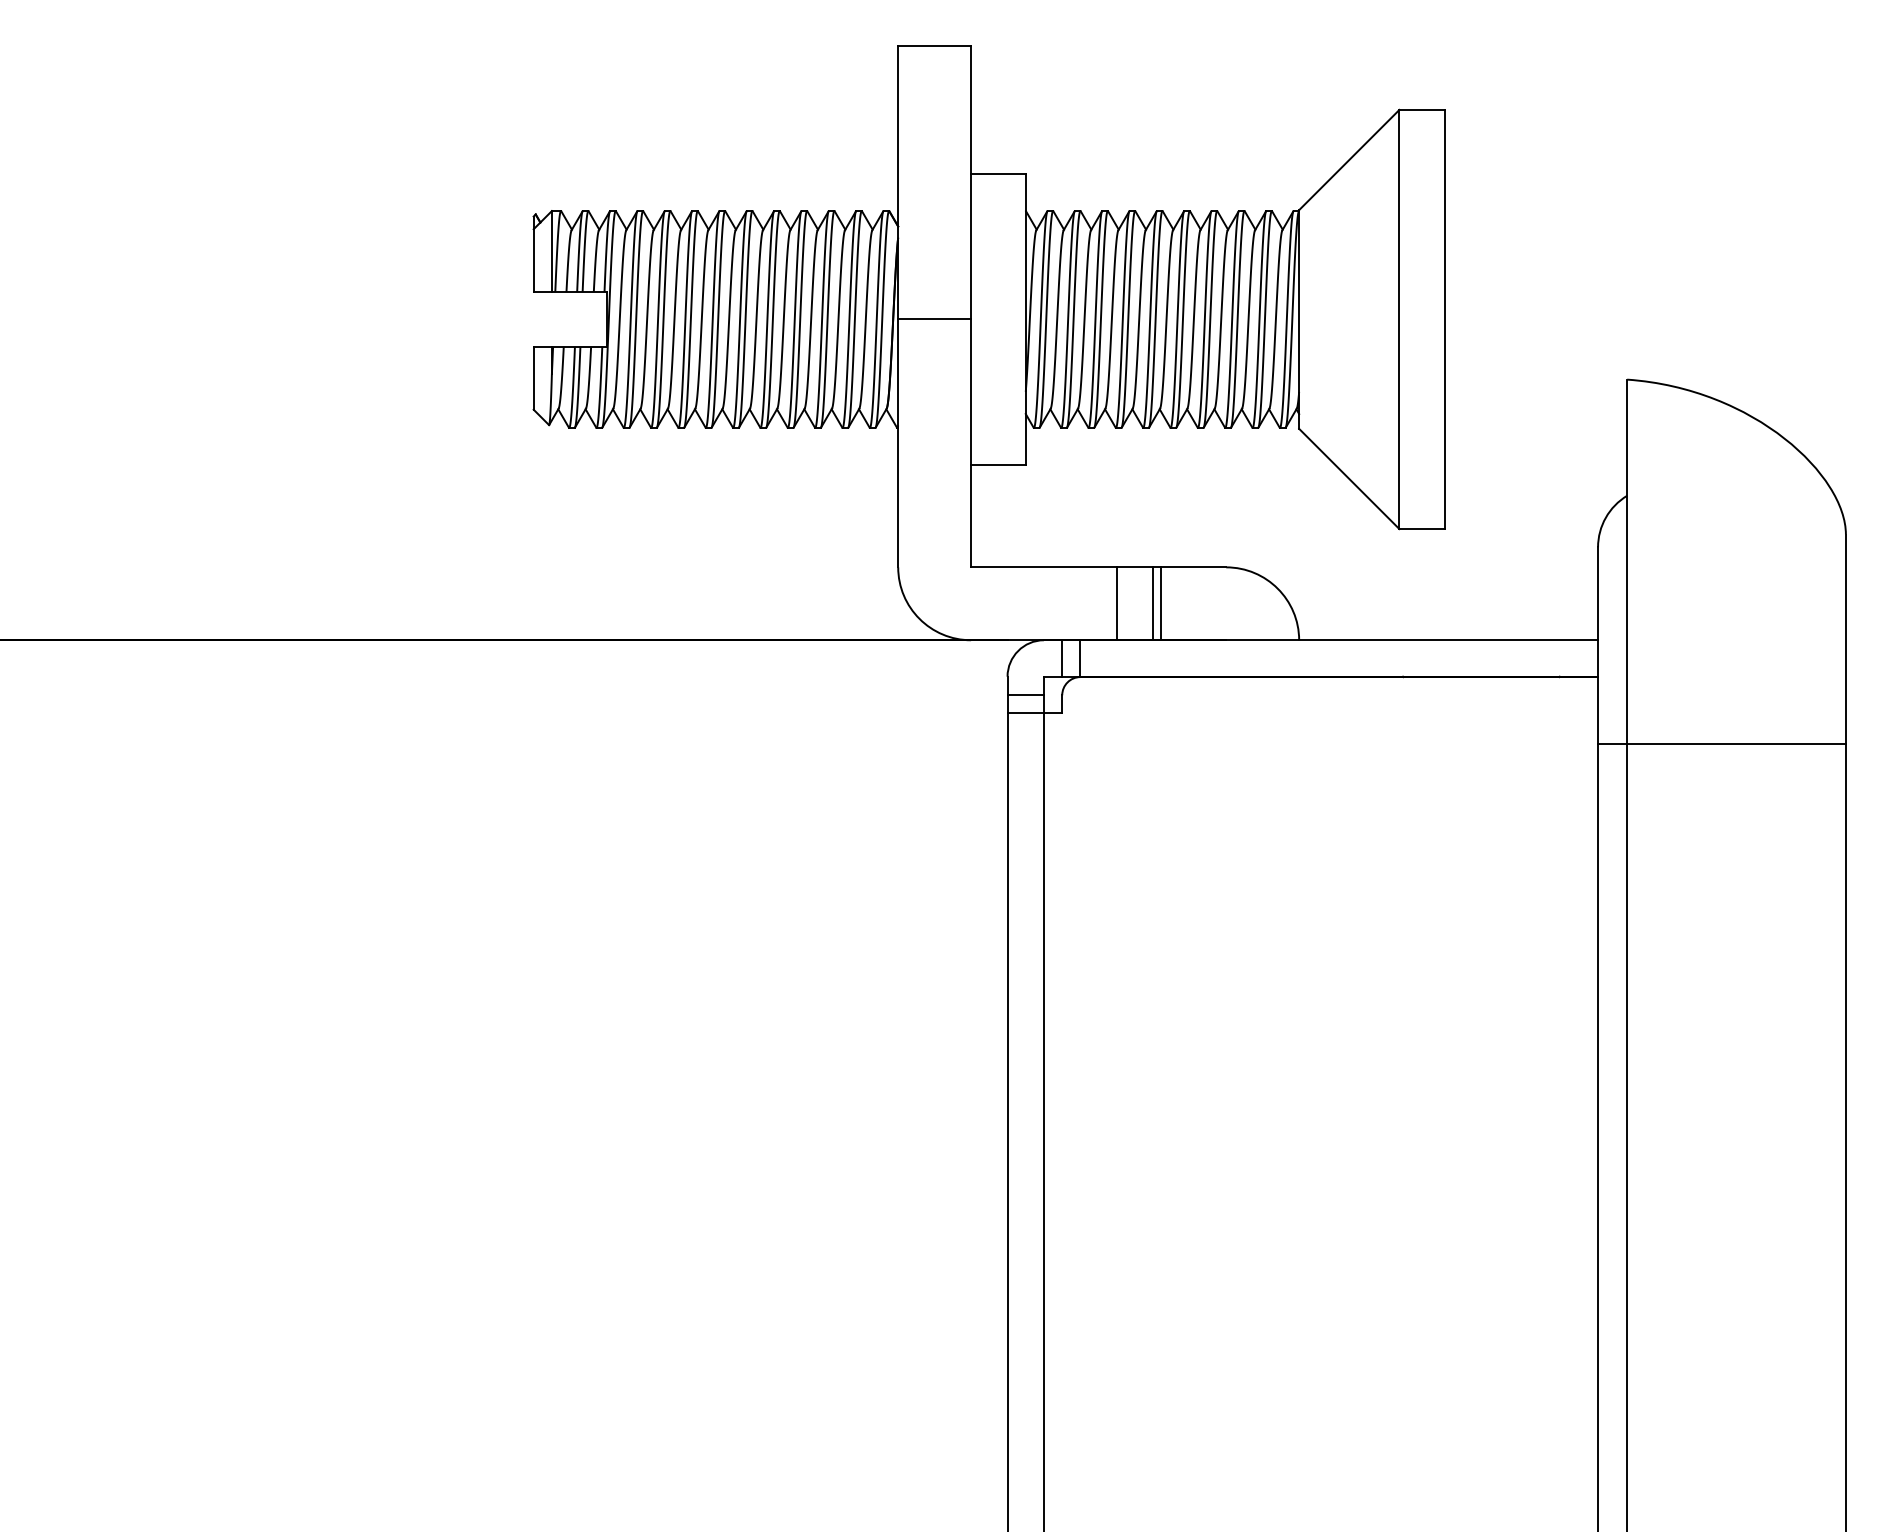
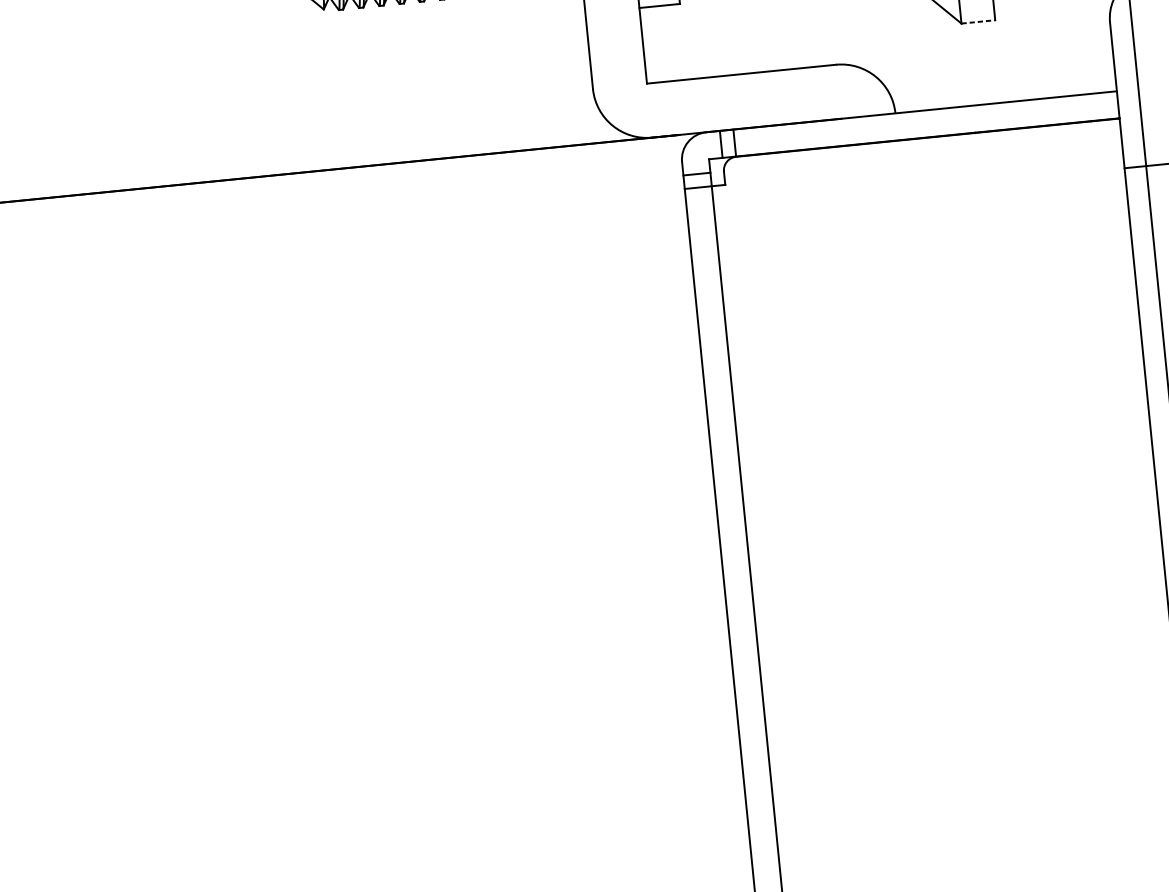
line: (1422, 529) -> (978, 22), solid -> dashed
line: (1116, 603) -> (757, 99), removed
line: (1153, 603) -> (784, 96), removed
line: (1160, 603) -> (789, 96), removed

